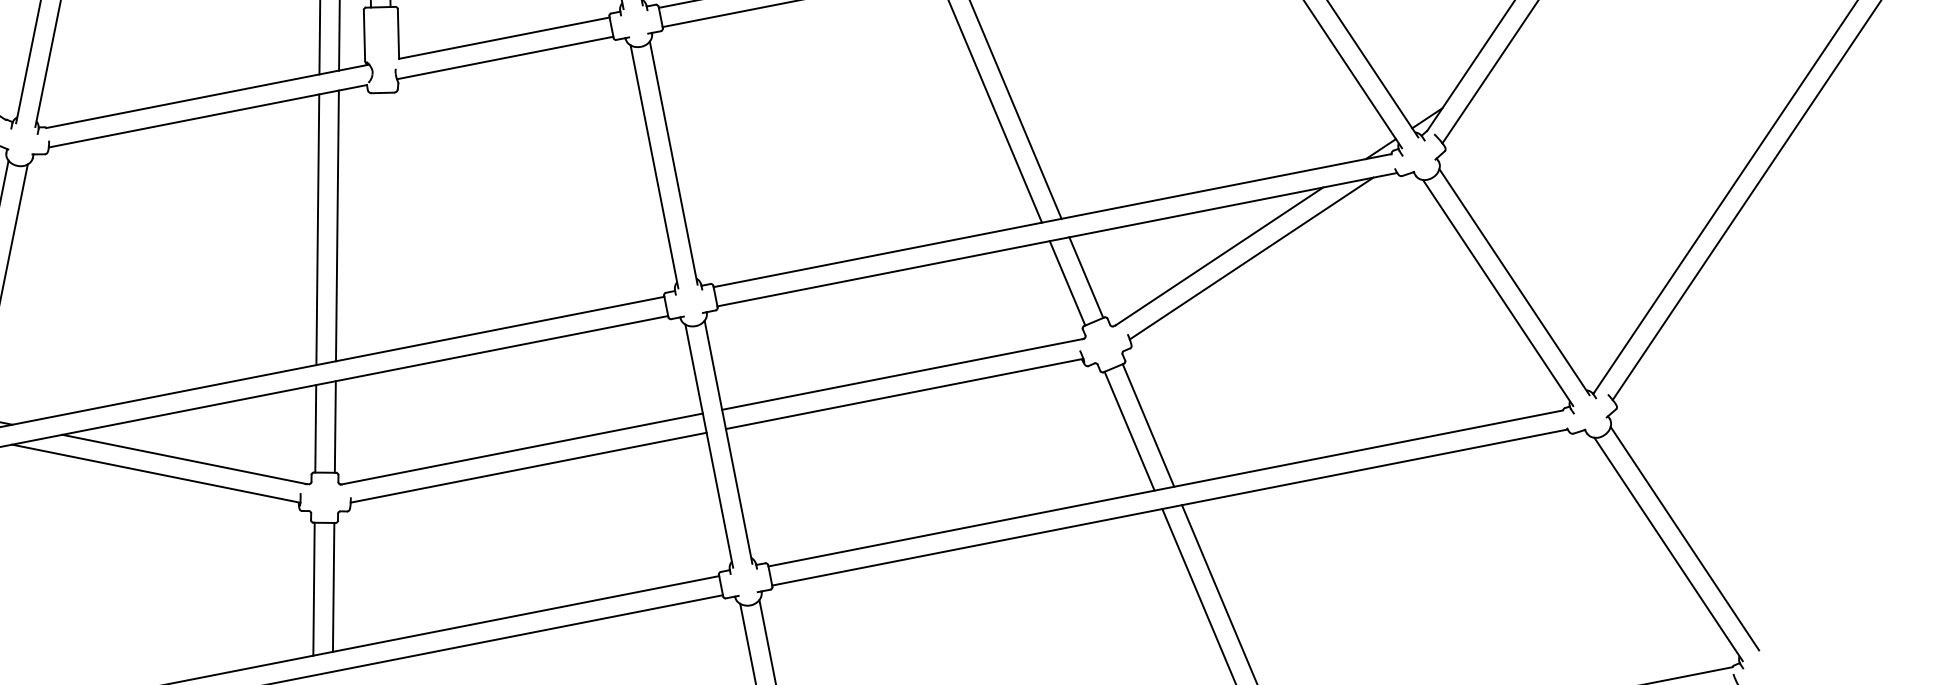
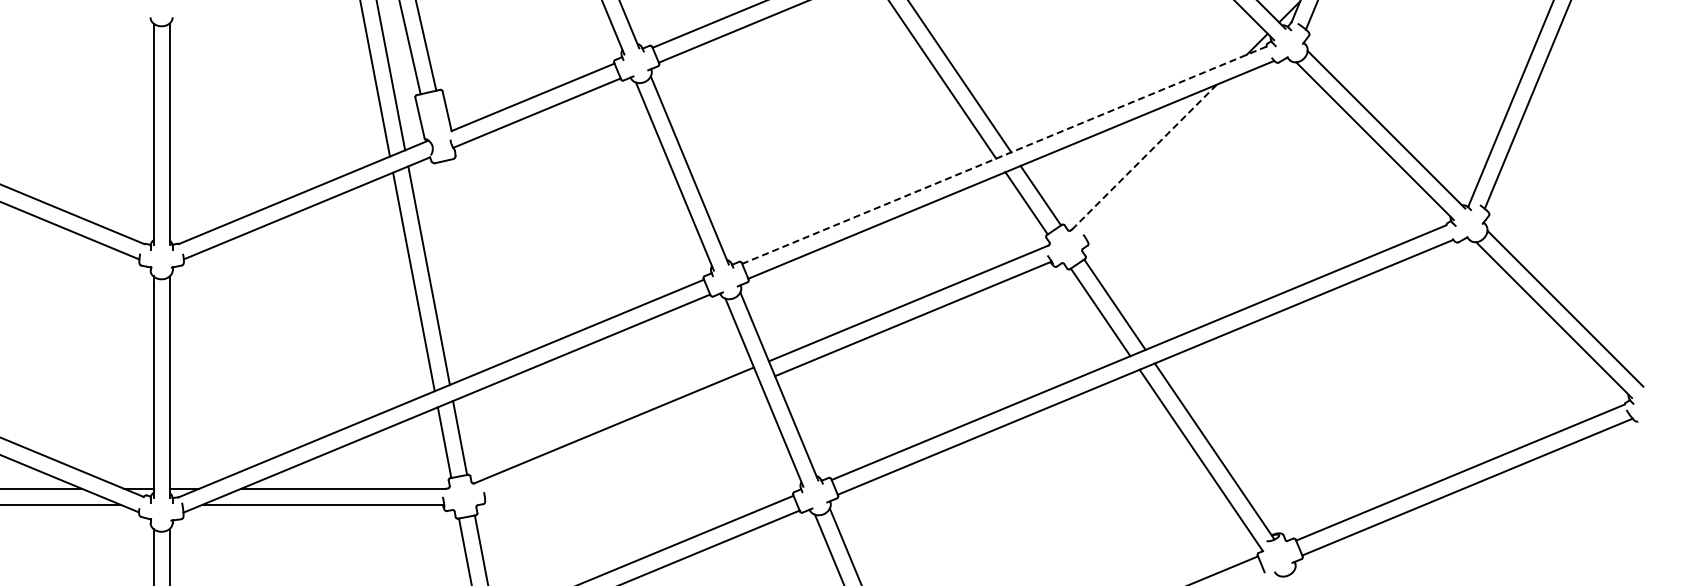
line: (1052, 220) -> (1004, 155), solid -> dashed
line: (1219, 256) -> (1144, 157), solid -> dashed
line: (1251, 258) -> (1170, 153), removed
line: (528, 467) -> (622, 439), removed

